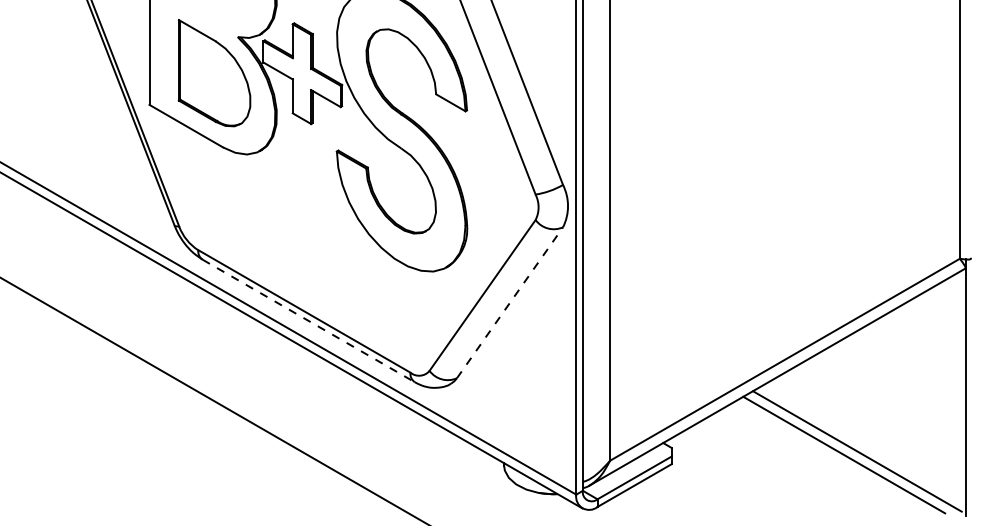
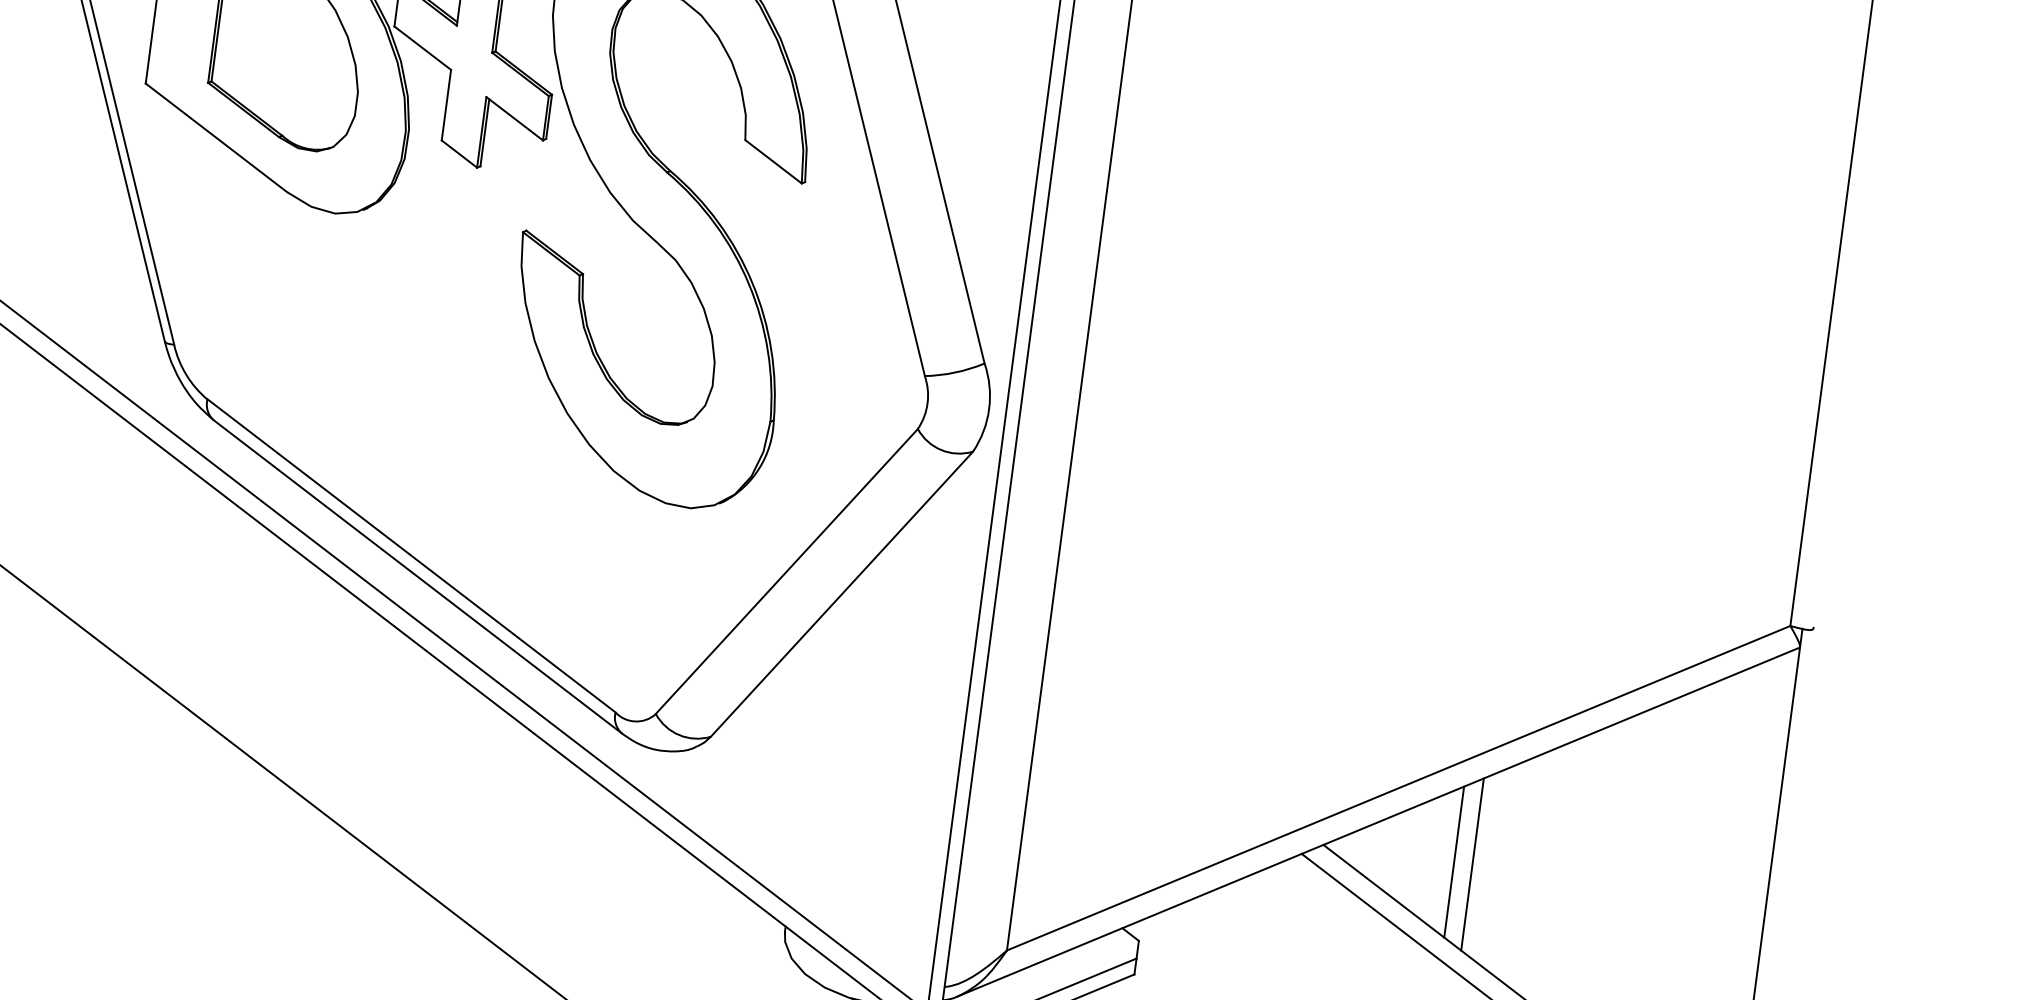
line: (510, 302) -> (842, 593), dashed -> solid
line: (309, 321) -> (419, 578), dashed -> solid
line: (815, 390) -> (1453, 860), added
line: (824, 390) -> (1472, 863), added

